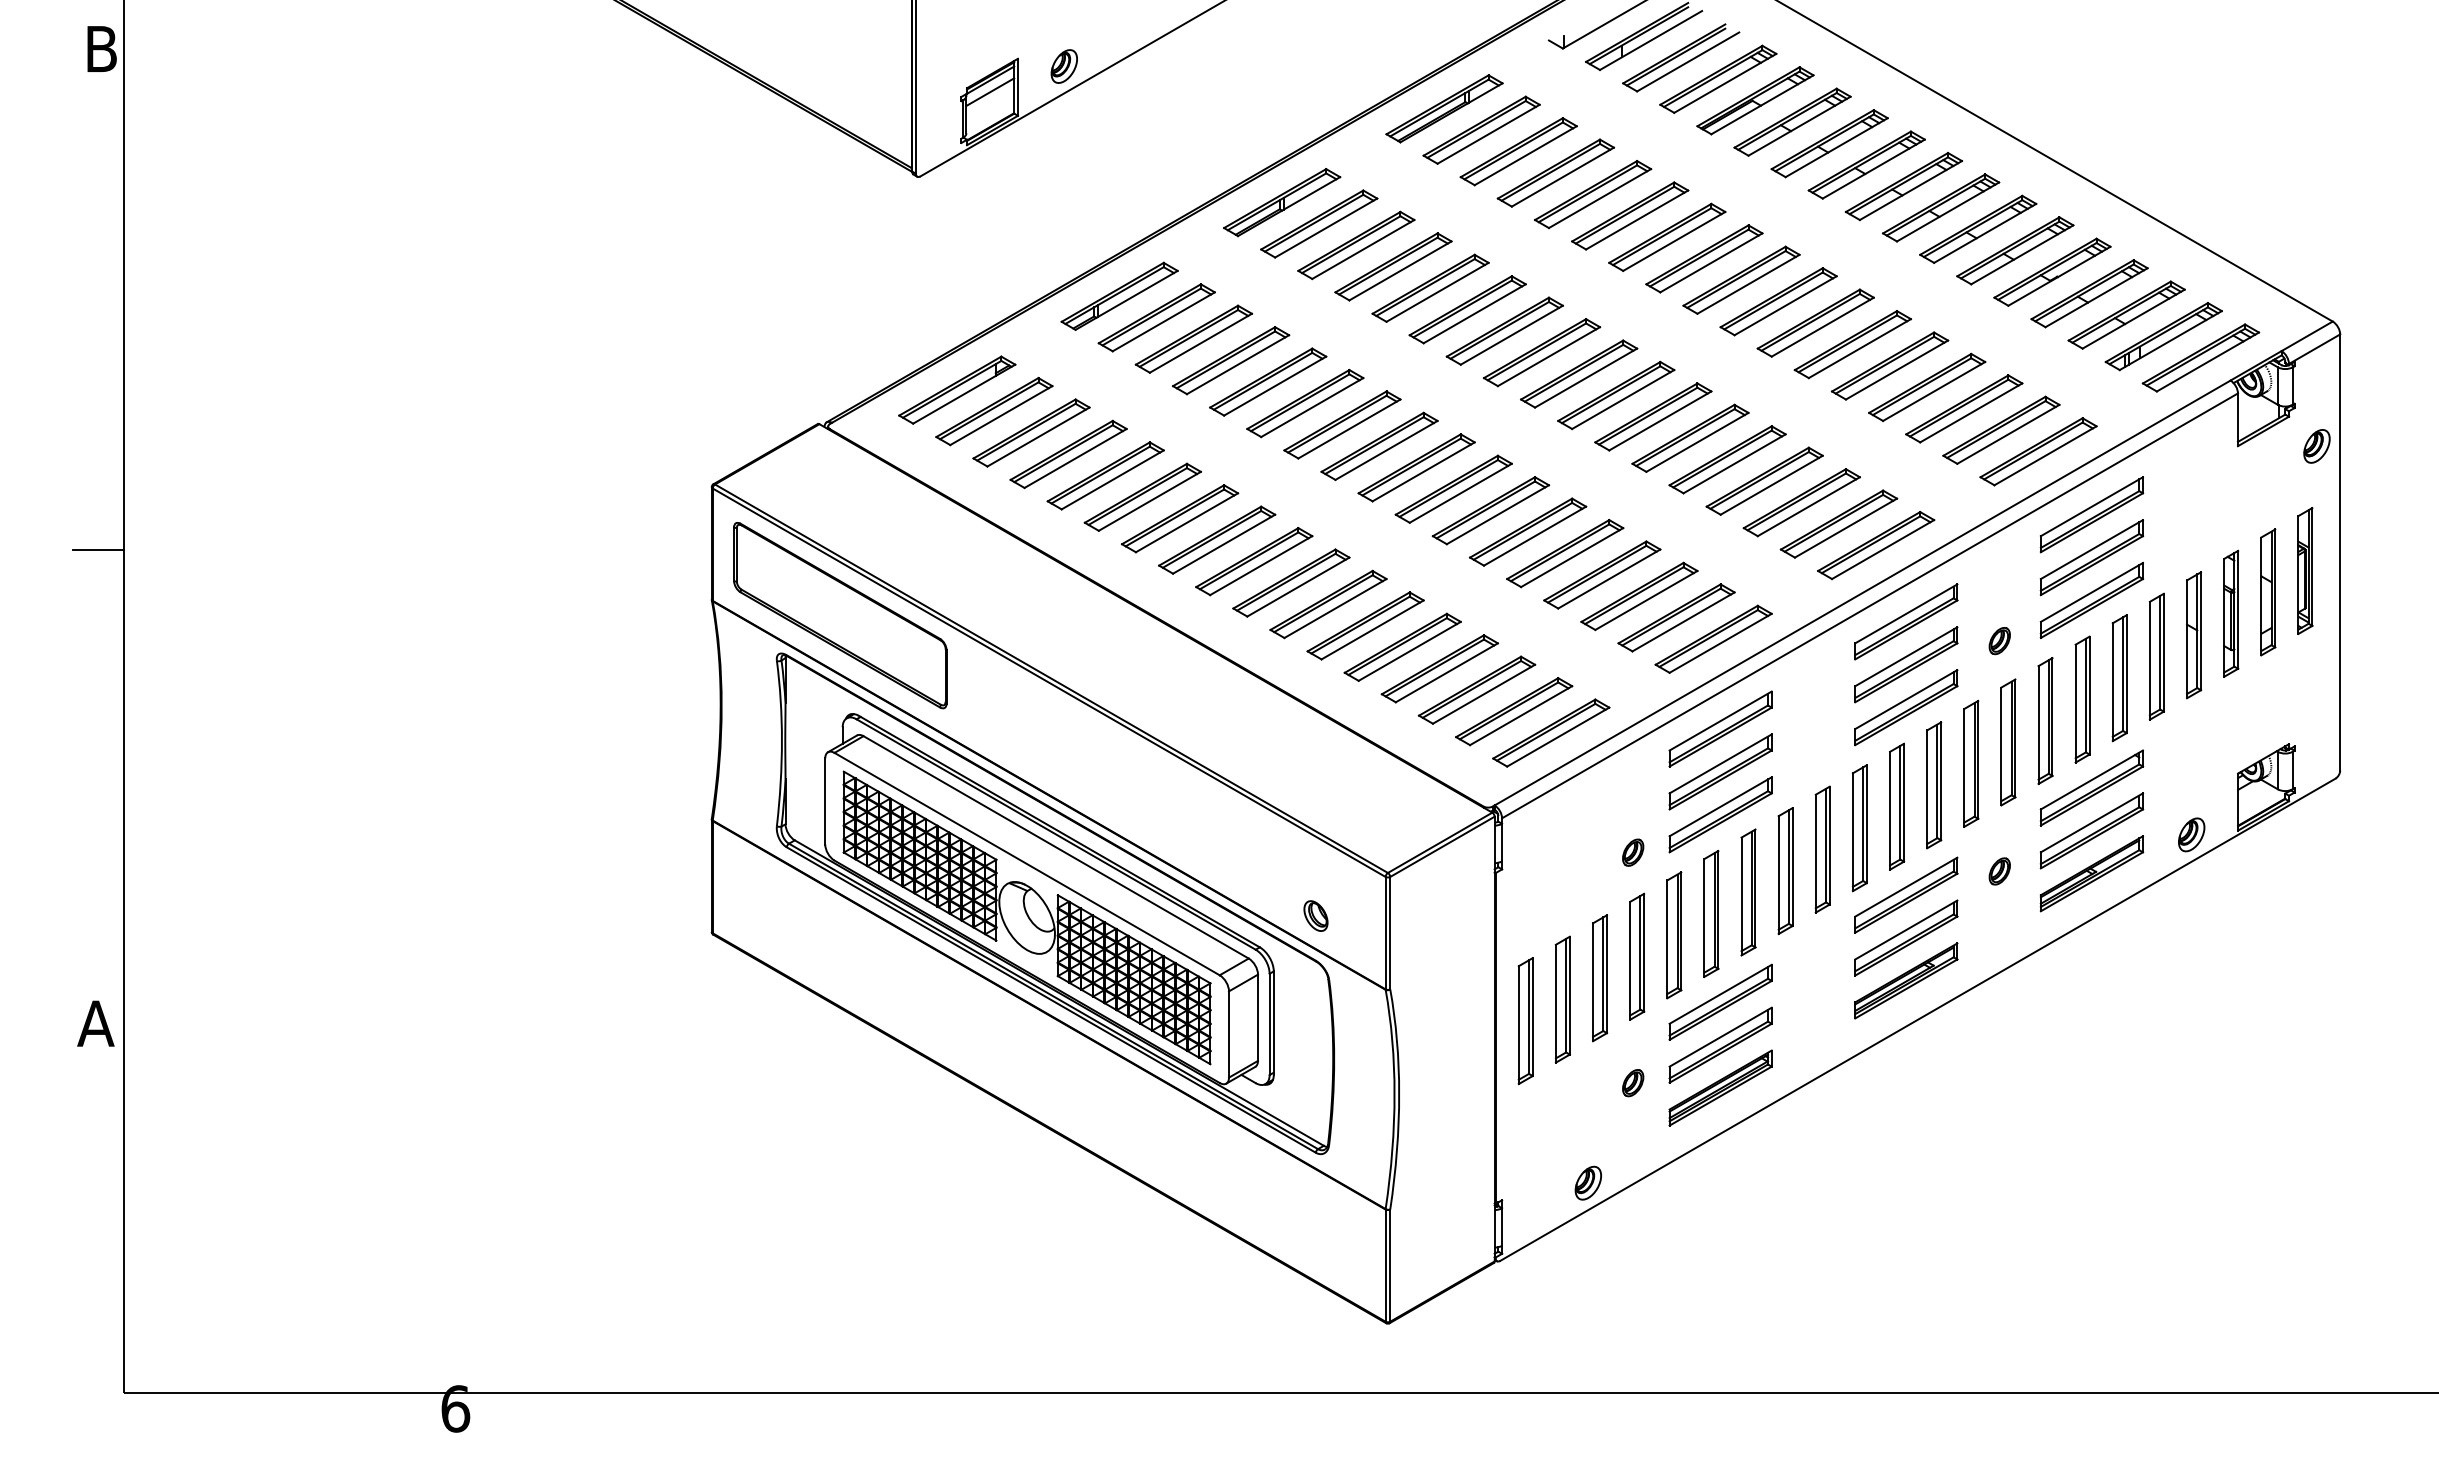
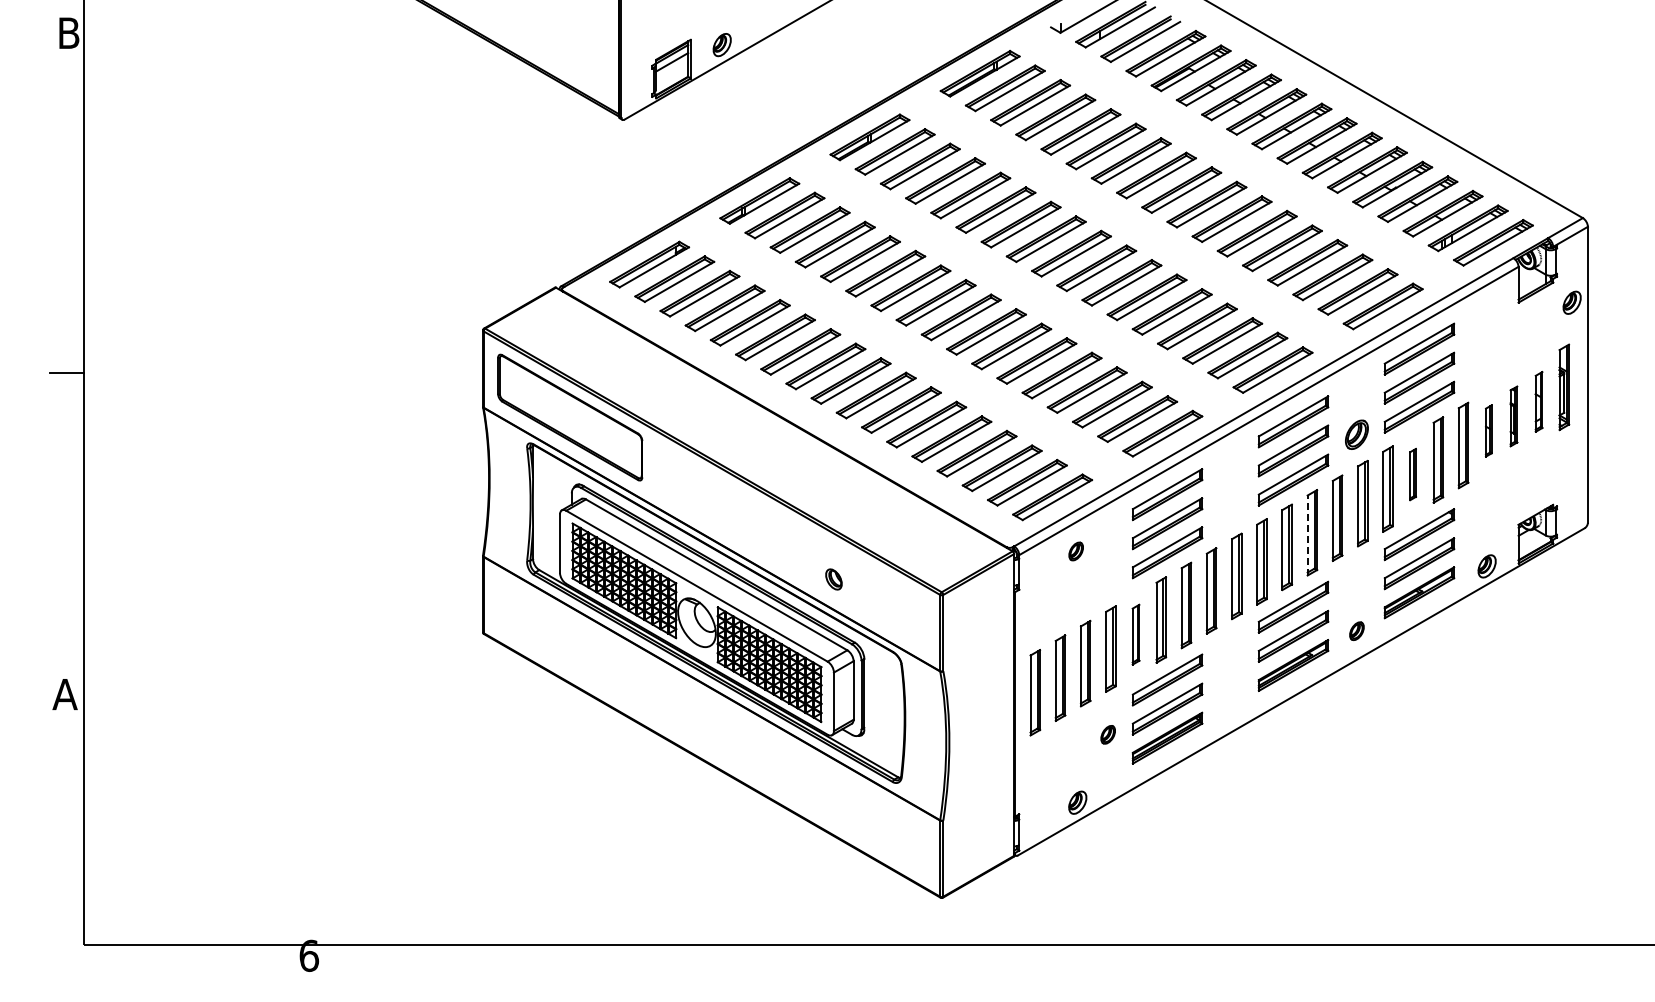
part: (2267, 591) -> (1538, 401), size x0.7
part: (2230, 613) -> (1513, 416), size x0.7
part: (2193, 634) -> (1488, 430), size x0.6
part: (1999, 640) -> (1356, 434), size x1.6
part: (2081, 699) -> (1412, 474), size x0.6
line: (1926, 789) -> (1307, 535), solid -> dashed
part: (1632, 852) -> (1075, 551), moved
part: (1999, 870) -> (1356, 630), moved
part: (1315, 916) -> (833, 579), moved
part: (1673, 935) -> (1135, 634), size x0.7

